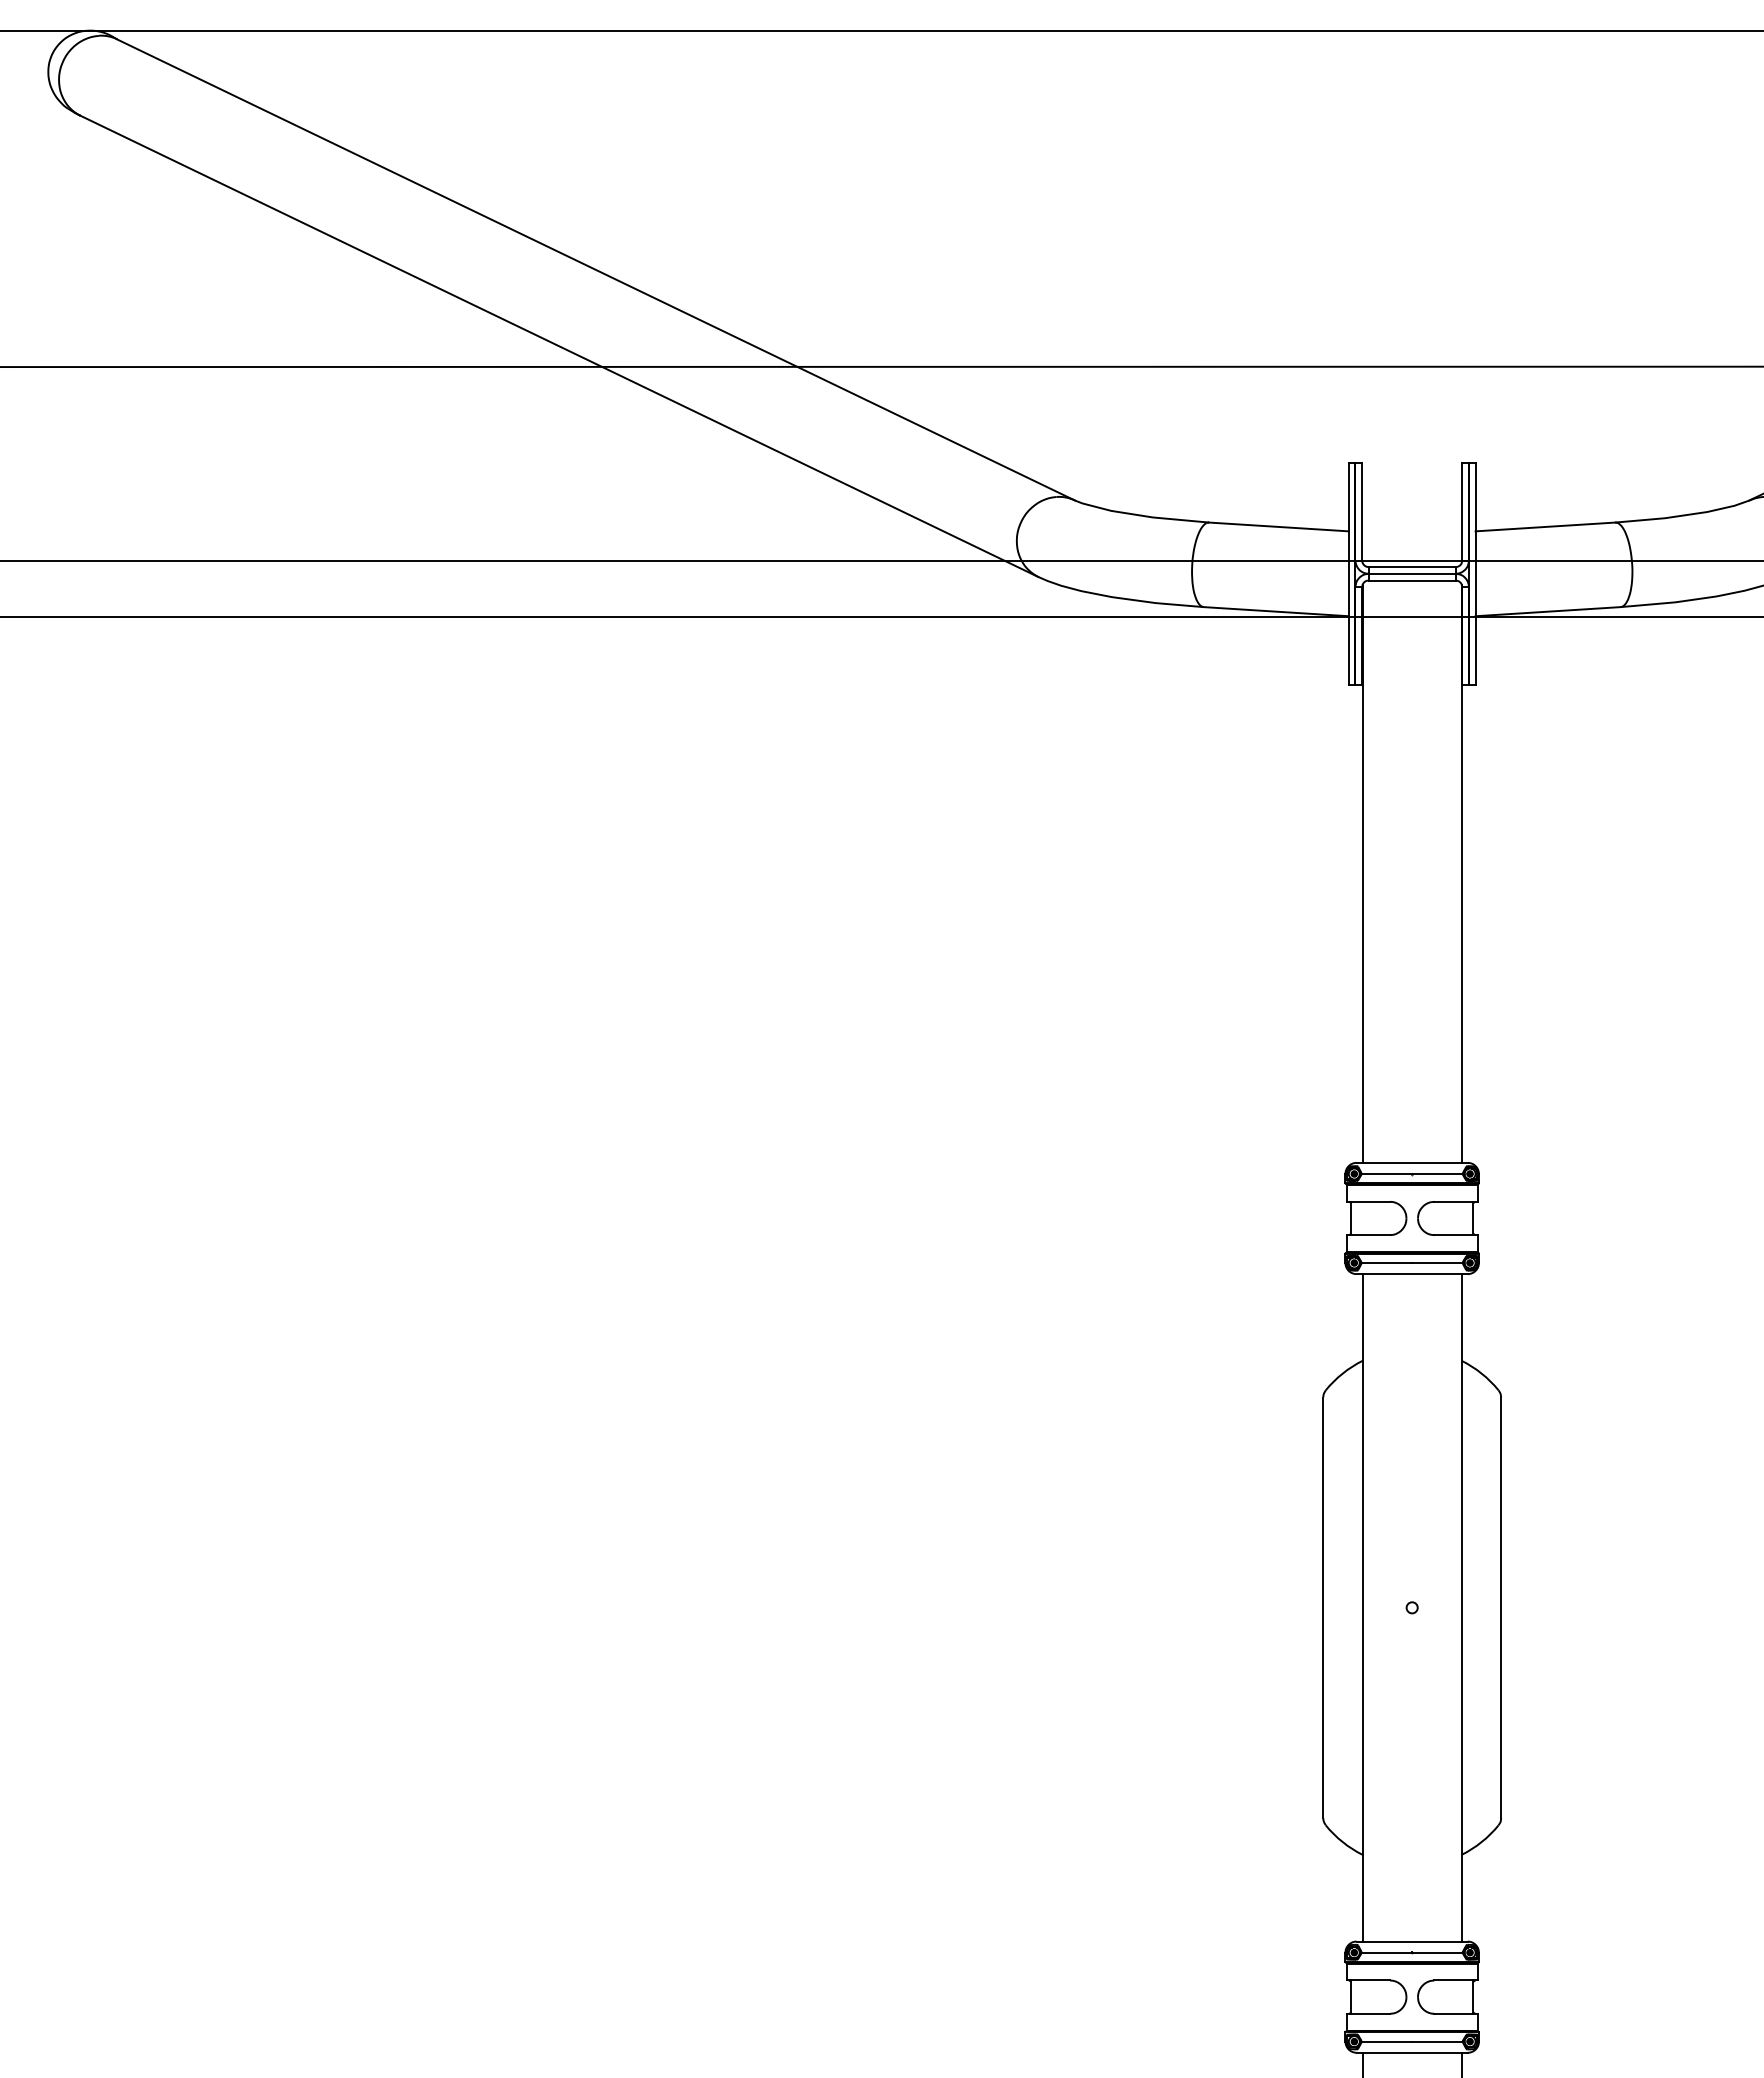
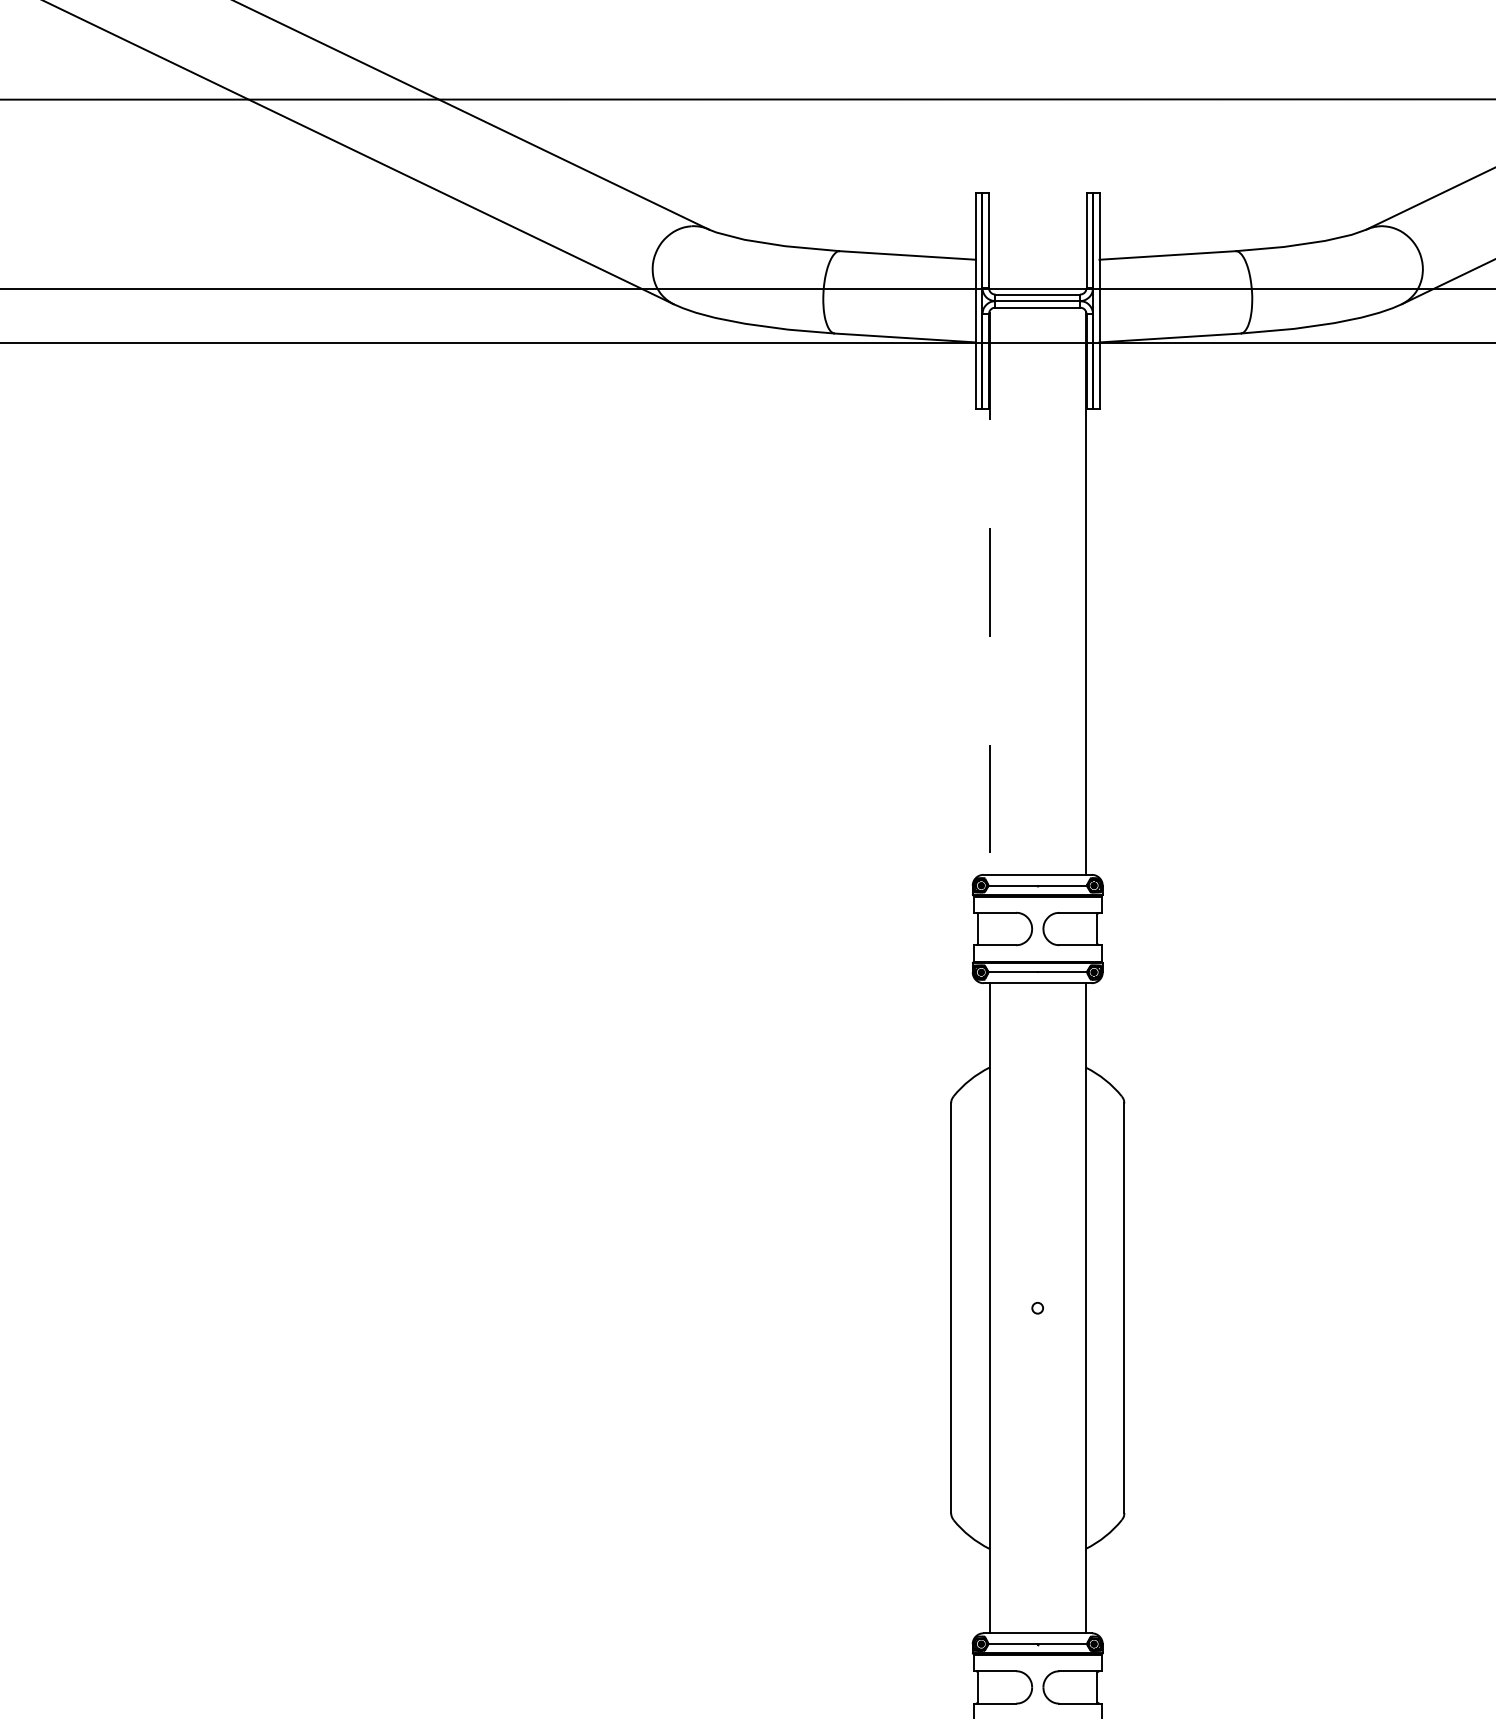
line: (1362, 874) -> (989, 593), solid -> dashed

